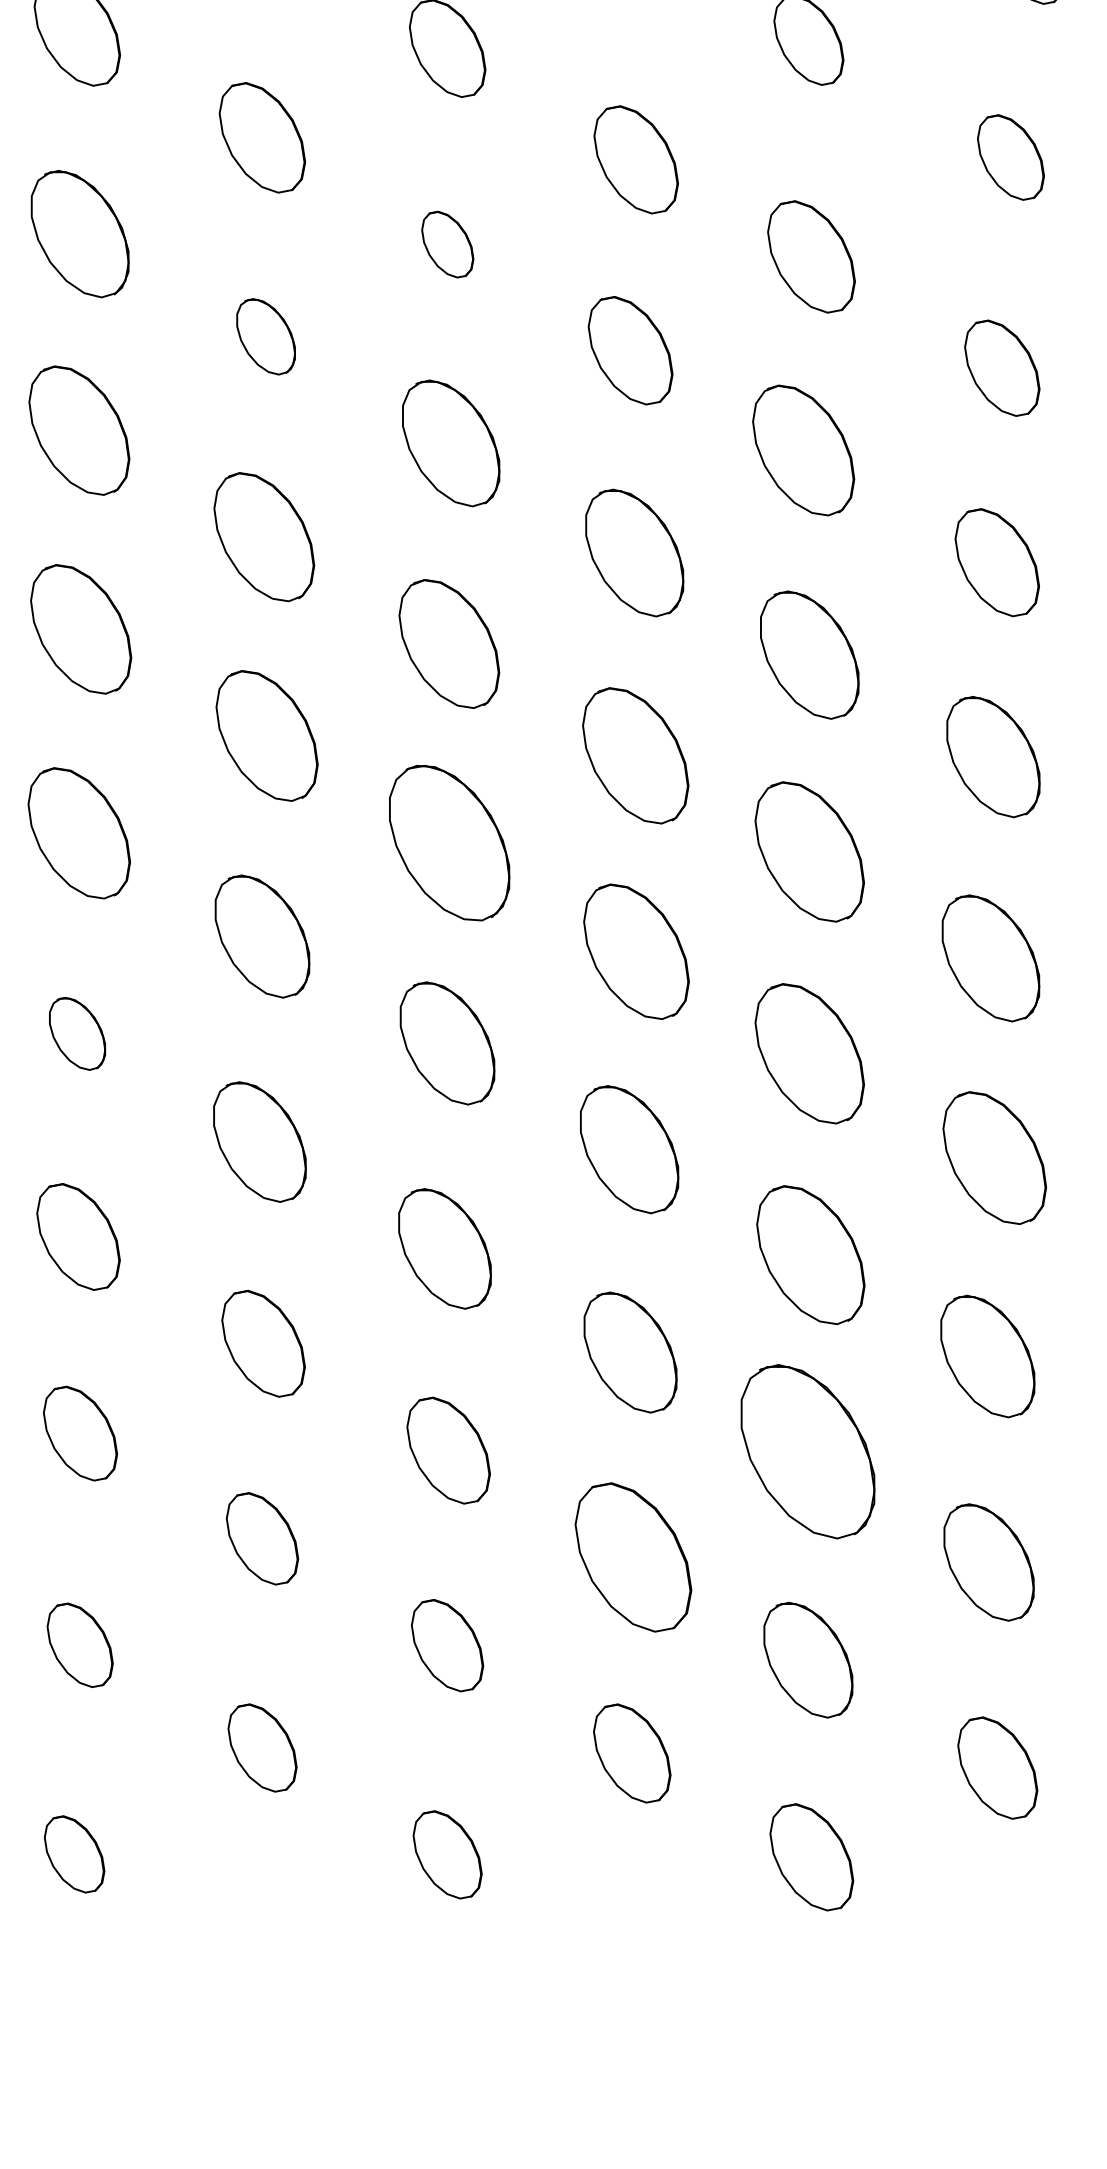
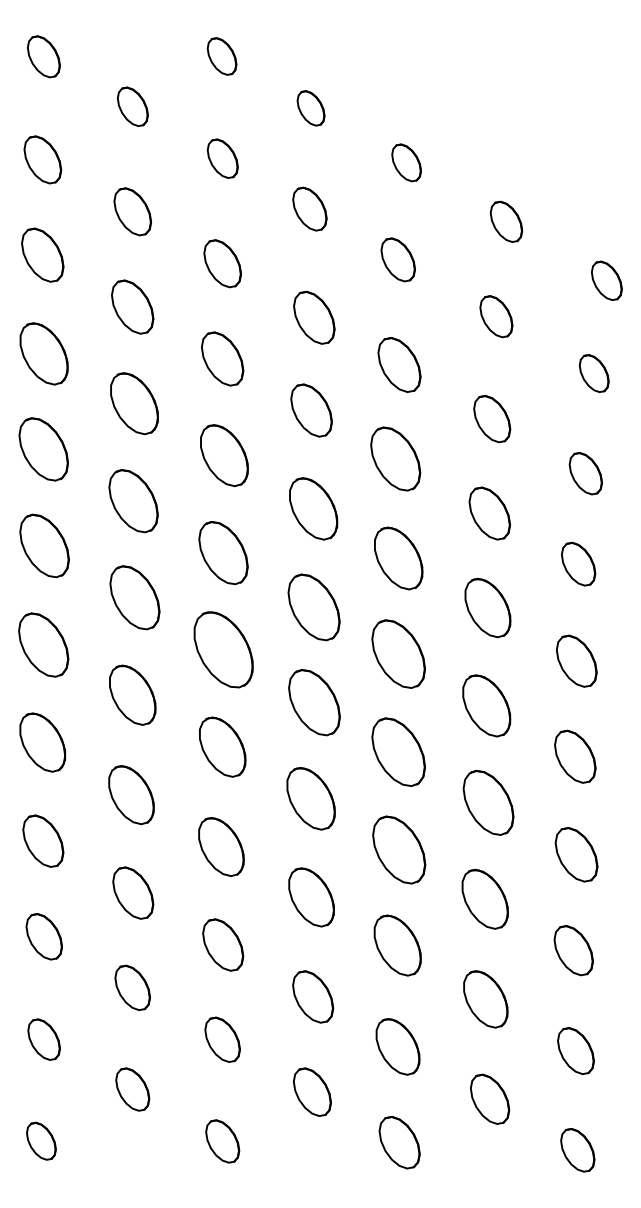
part: (447, 243) -> (222, 358), size x1.67
part: (266, 336) -> (134, 403), size x1.67
part: (76, 1033) -> (42, 742), size x1.67
part: (807, 1451) -> (397, 945), size x0.71
part: (634, 1556) -> (313, 996), size x0.71

